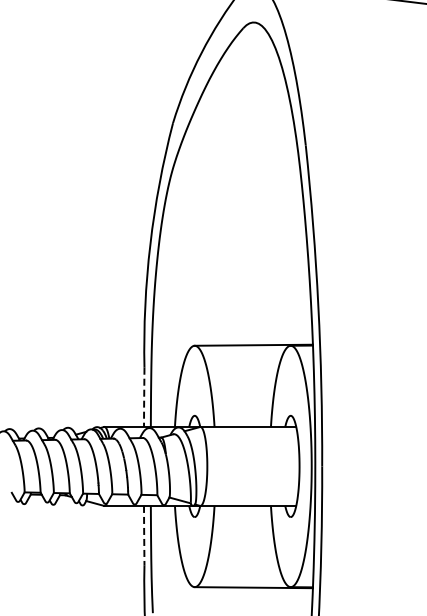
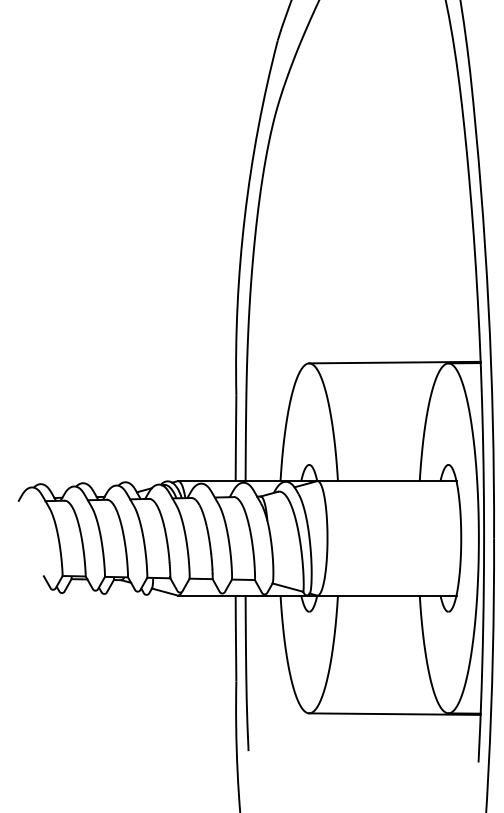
line: (144, 398) -> (236, 439), dashed -> solid
line: (144, 535) -> (236, 638), dashed -> solid

